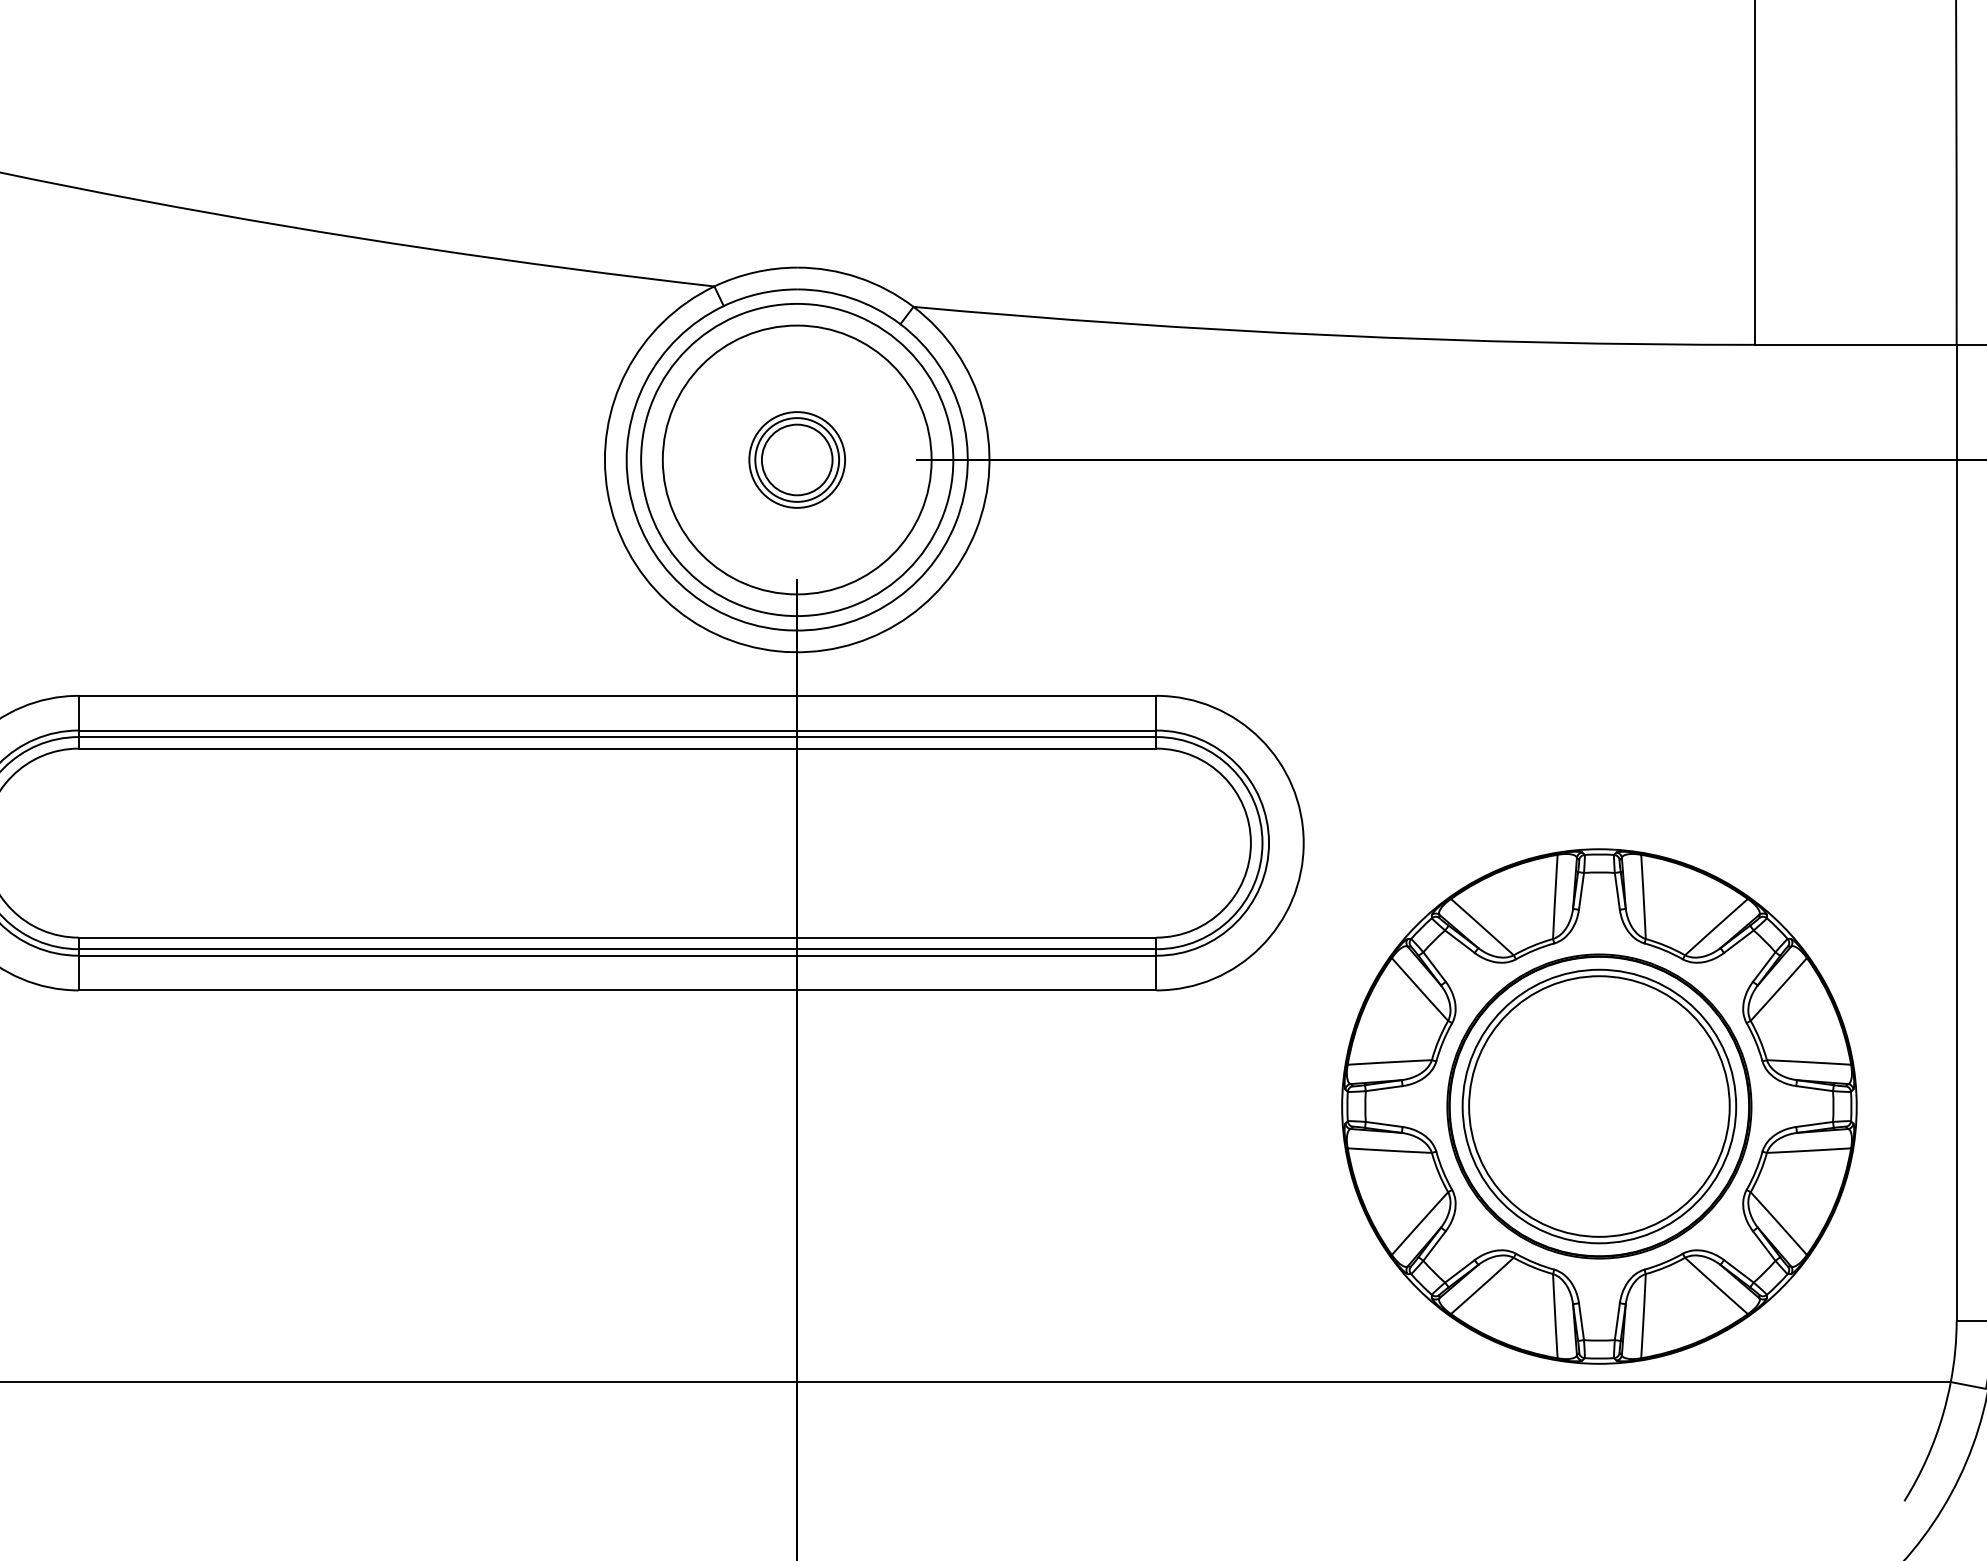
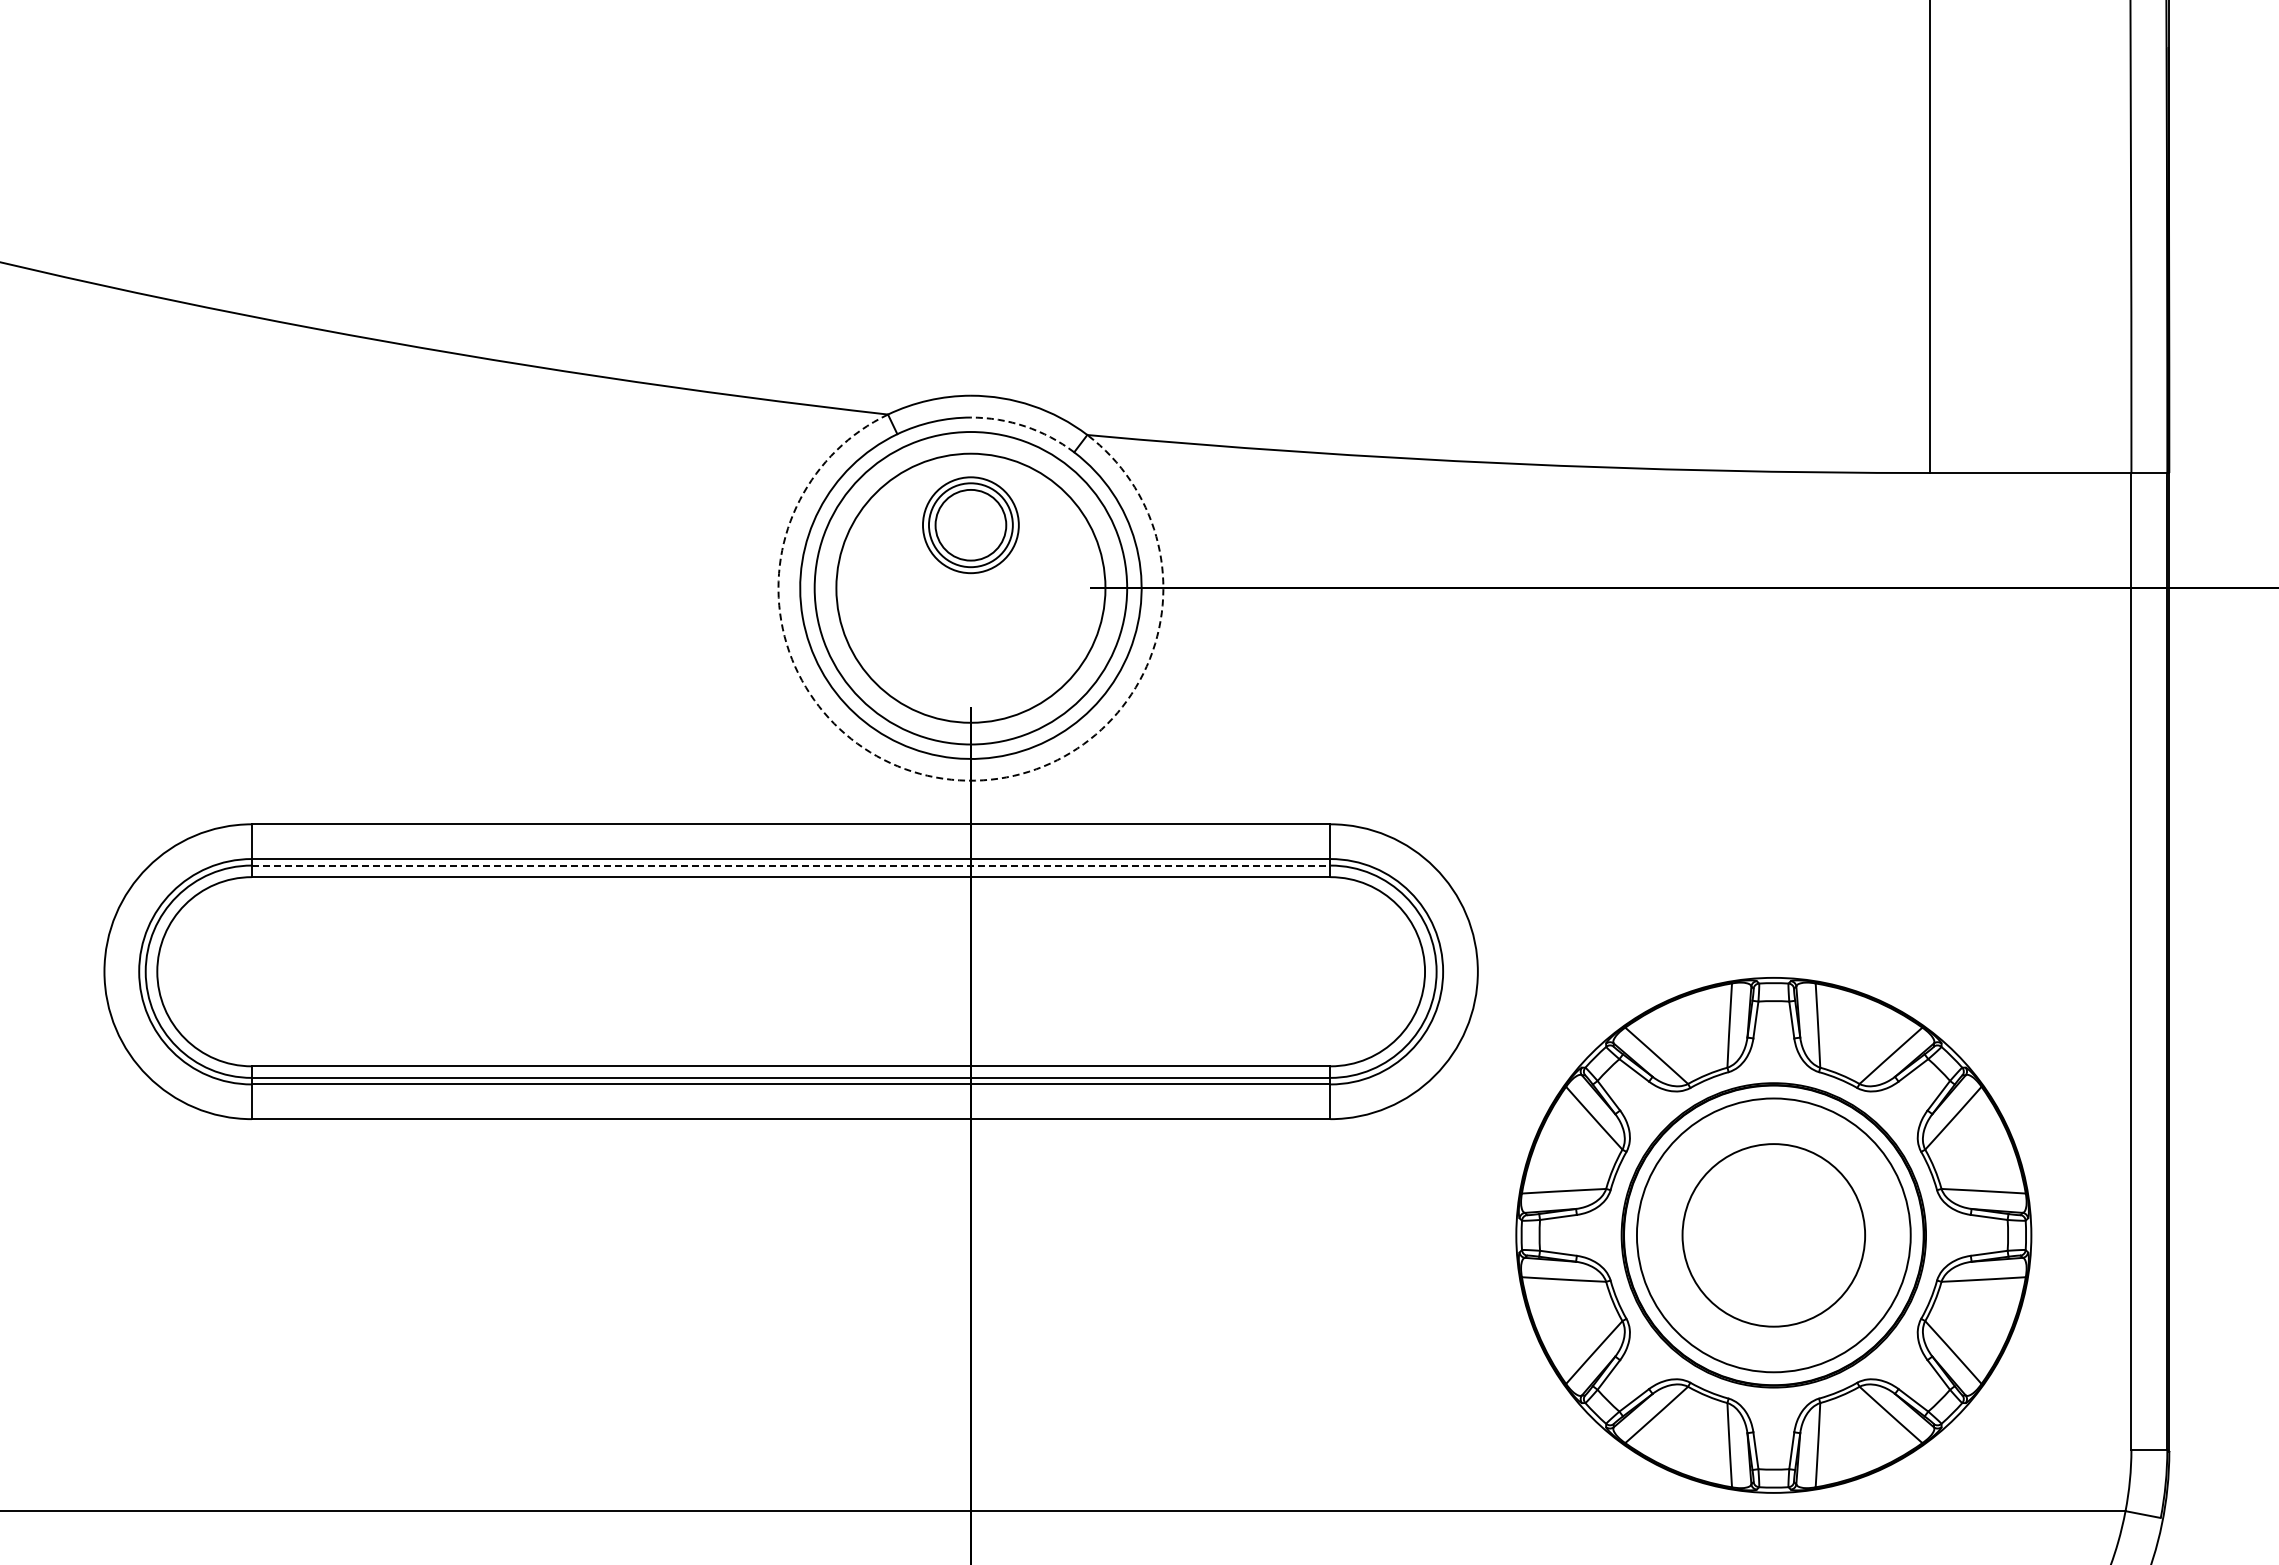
arc: (851, 298) -> (1025, 426), solid -> dashed
part: (796, 460) -> (970, 525), moved
arc: (777, 651) -> (951, 779), solid -> dashed
line: (617, 736) -> (791, 865), solid -> dashed
circle: (1599, 1105) -> (1773, 1234), size x0.7

